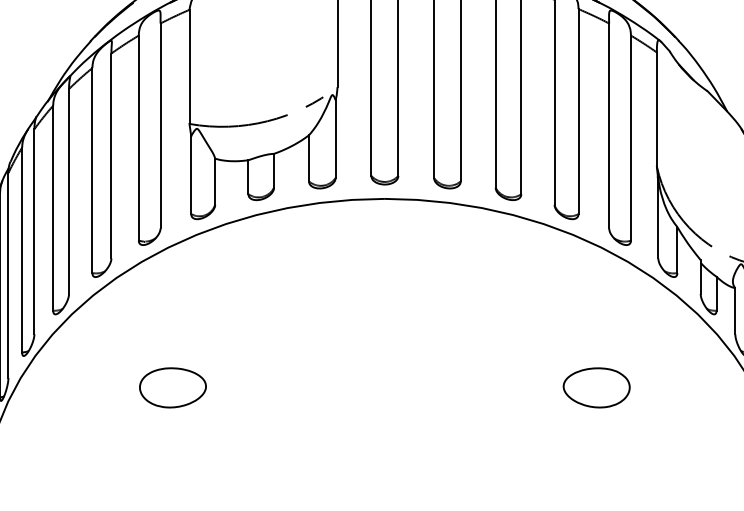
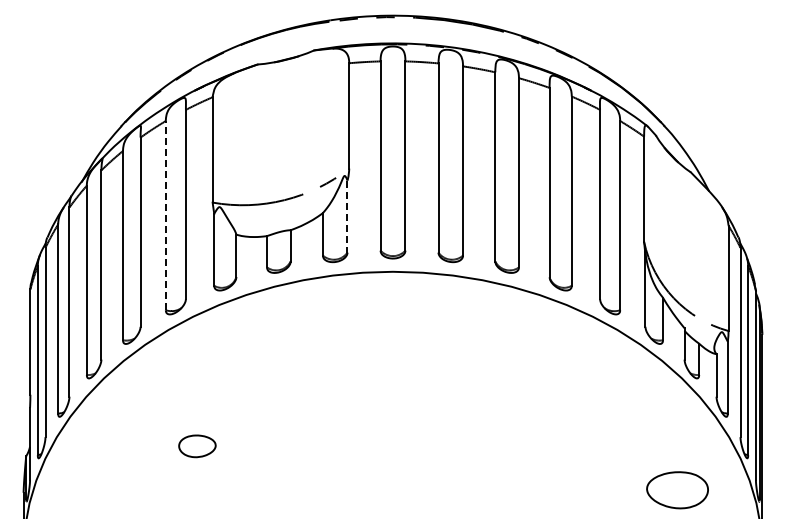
line: (138, 137) -> (165, 215), solid -> dashed
line: (335, 140) -> (347, 217), solid -> dashed
part: (173, 388) -> (197, 446), size x0.6
part: (596, 388) -> (677, 490), moved

